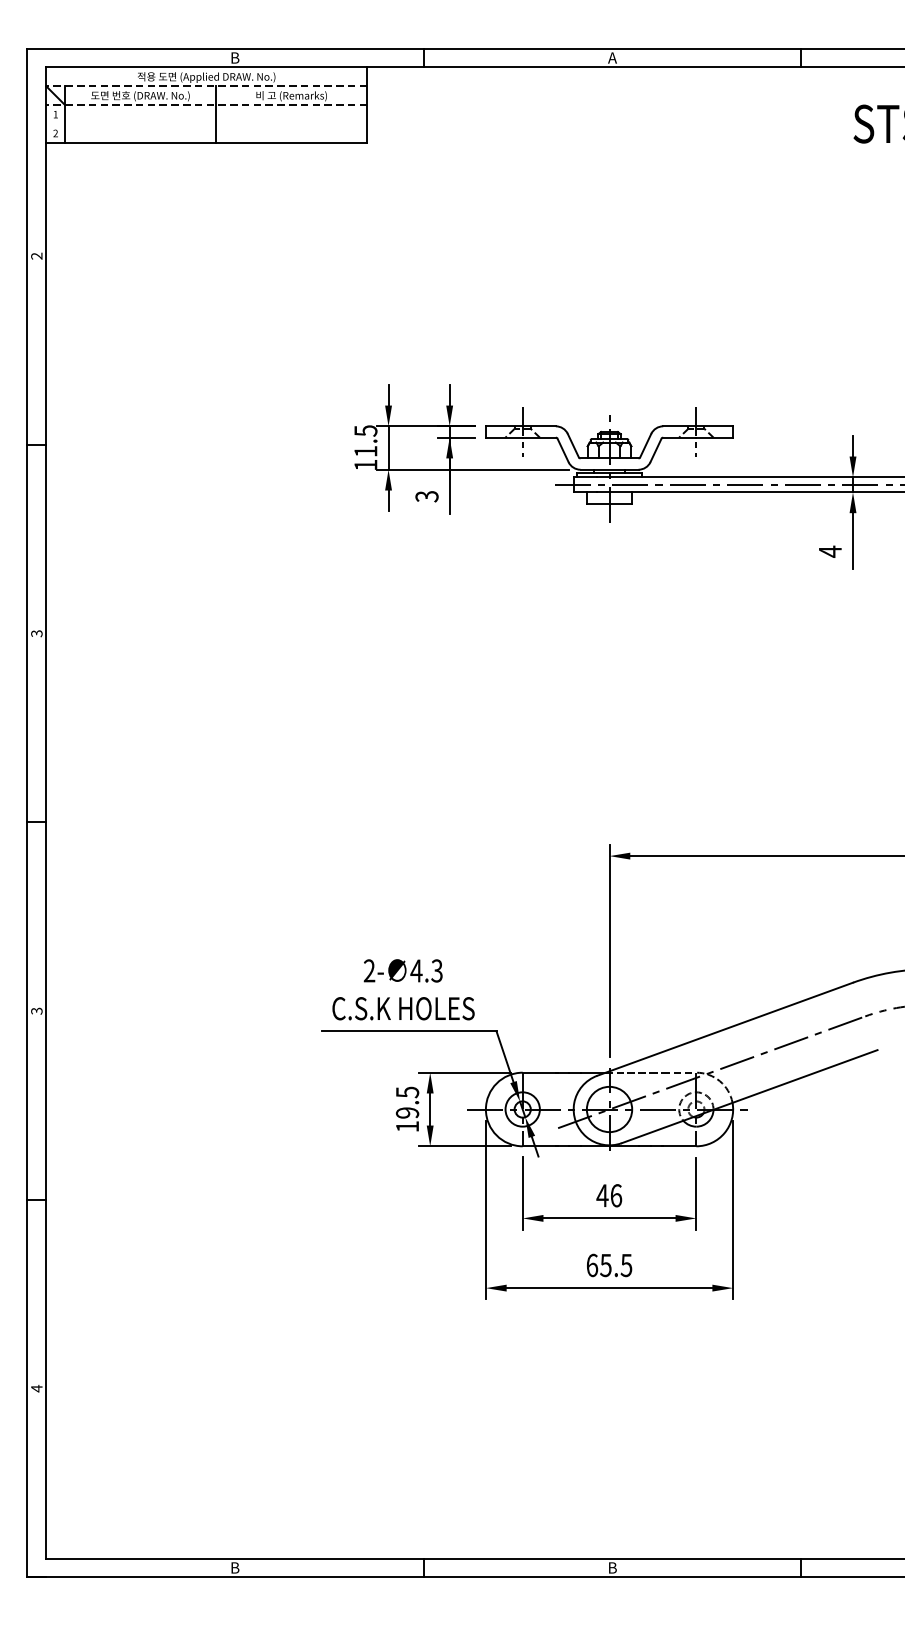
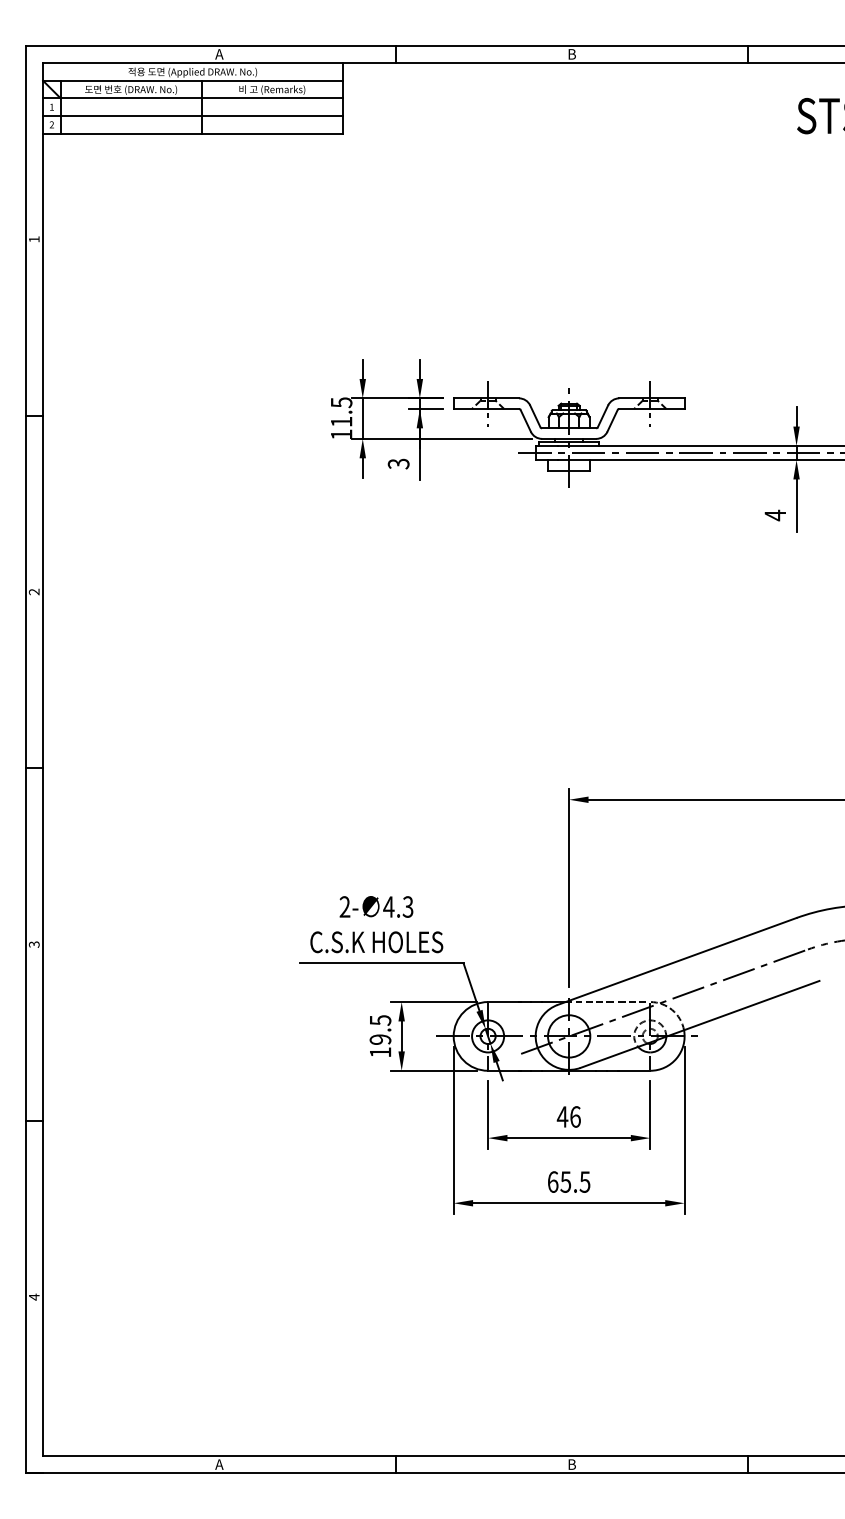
text: (235, 58) -> (219, 54), B -> A
text: (612, 58) -> (571, 54), A -> B
line: (206, 85) -> (192, 80), dashed -> solid
line: (206, 105) -> (192, 98), dashed -> solid
line: (206, 124) -> (192, 116), added
text: (35, 256) -> (33, 239), 2 -> 1
text: (37, 633) -> (34, 591), 3 -> 2
text: (235, 1567) -> (219, 1464), B -> A

